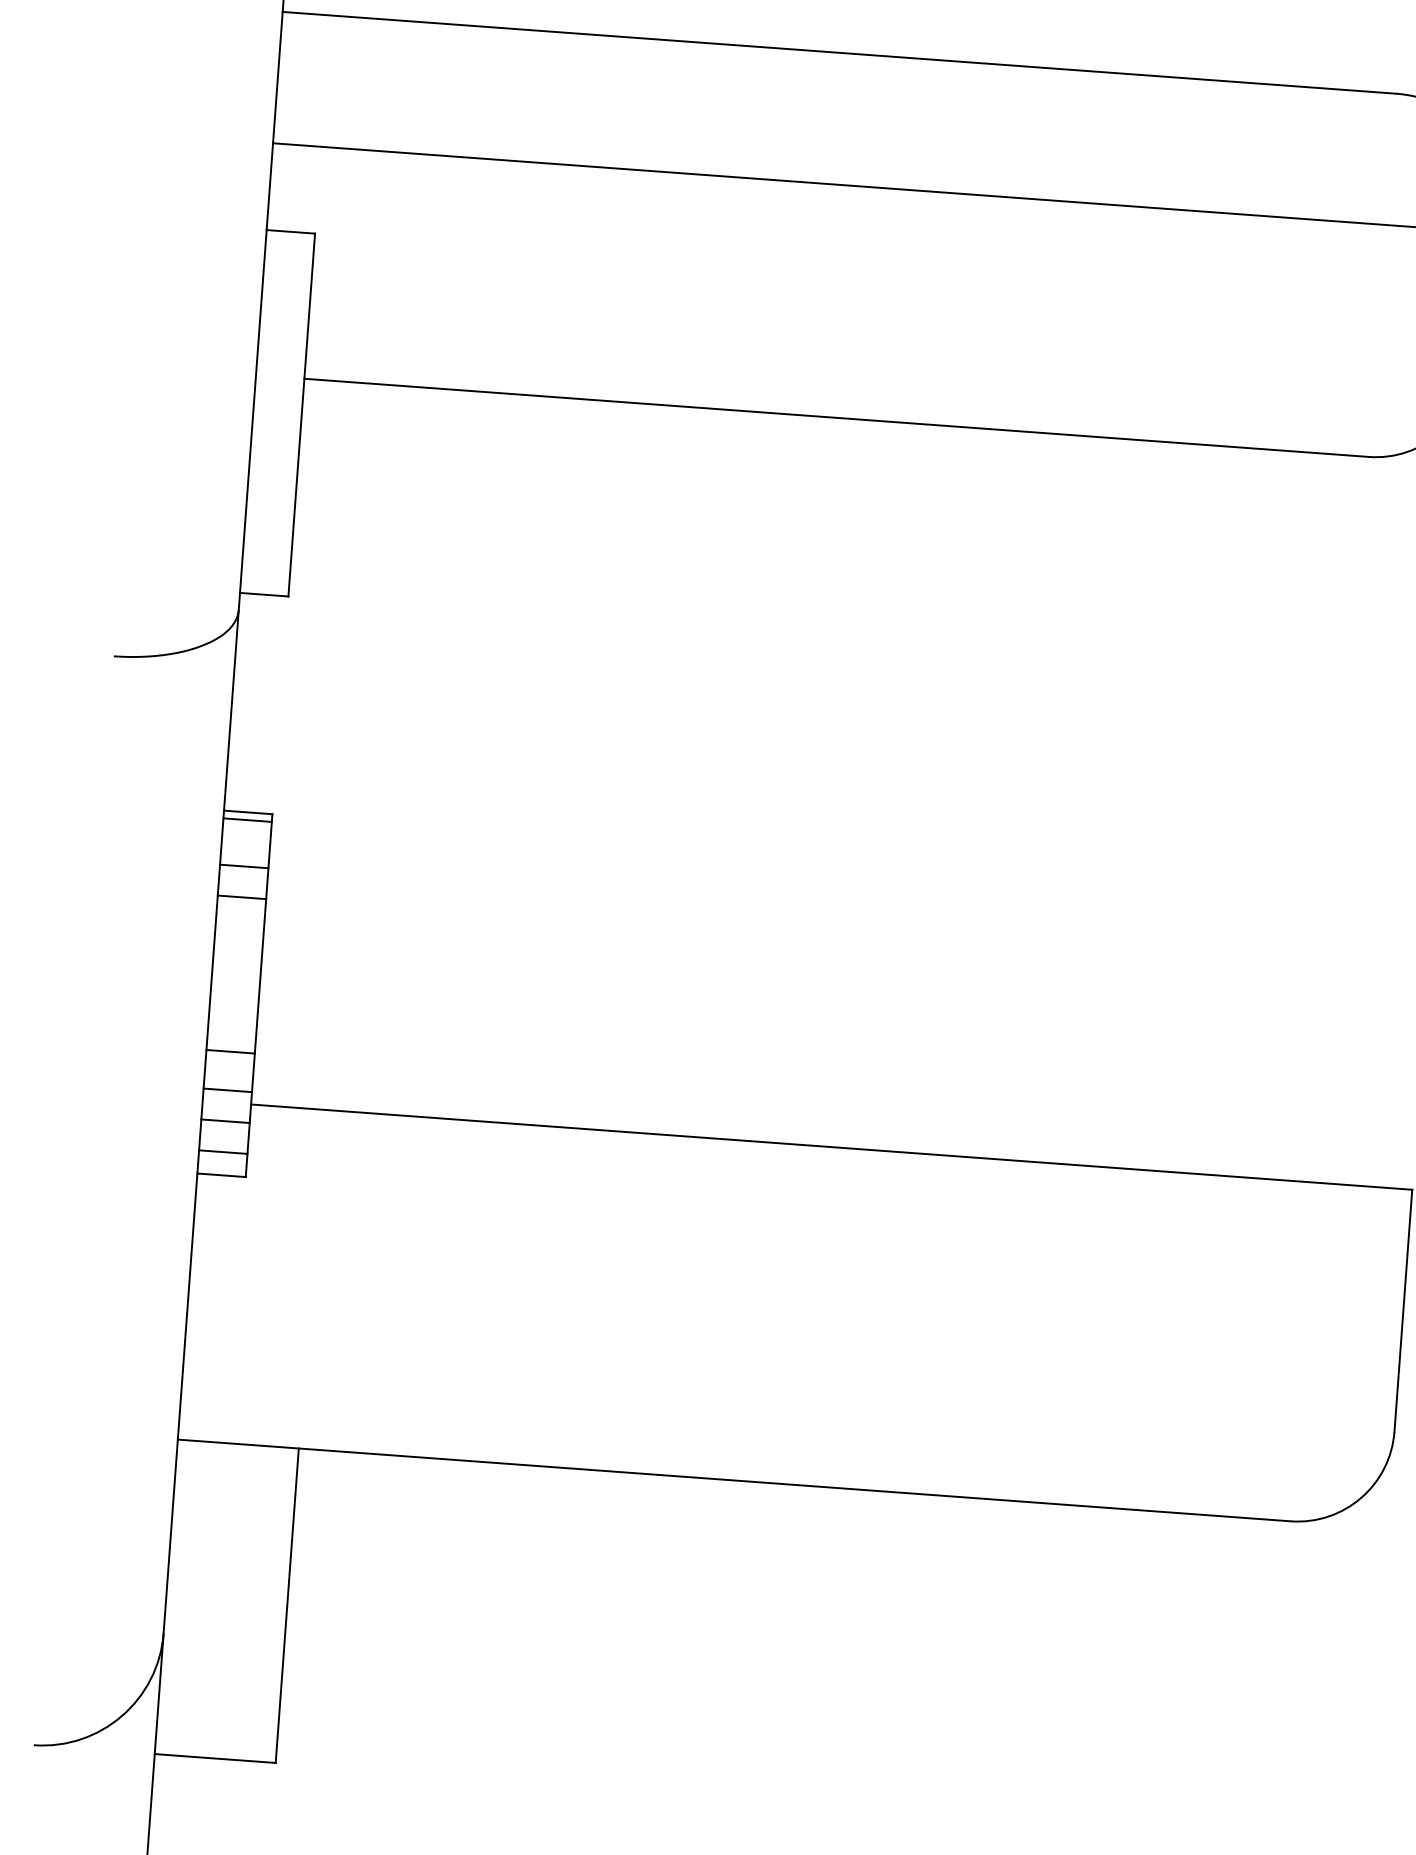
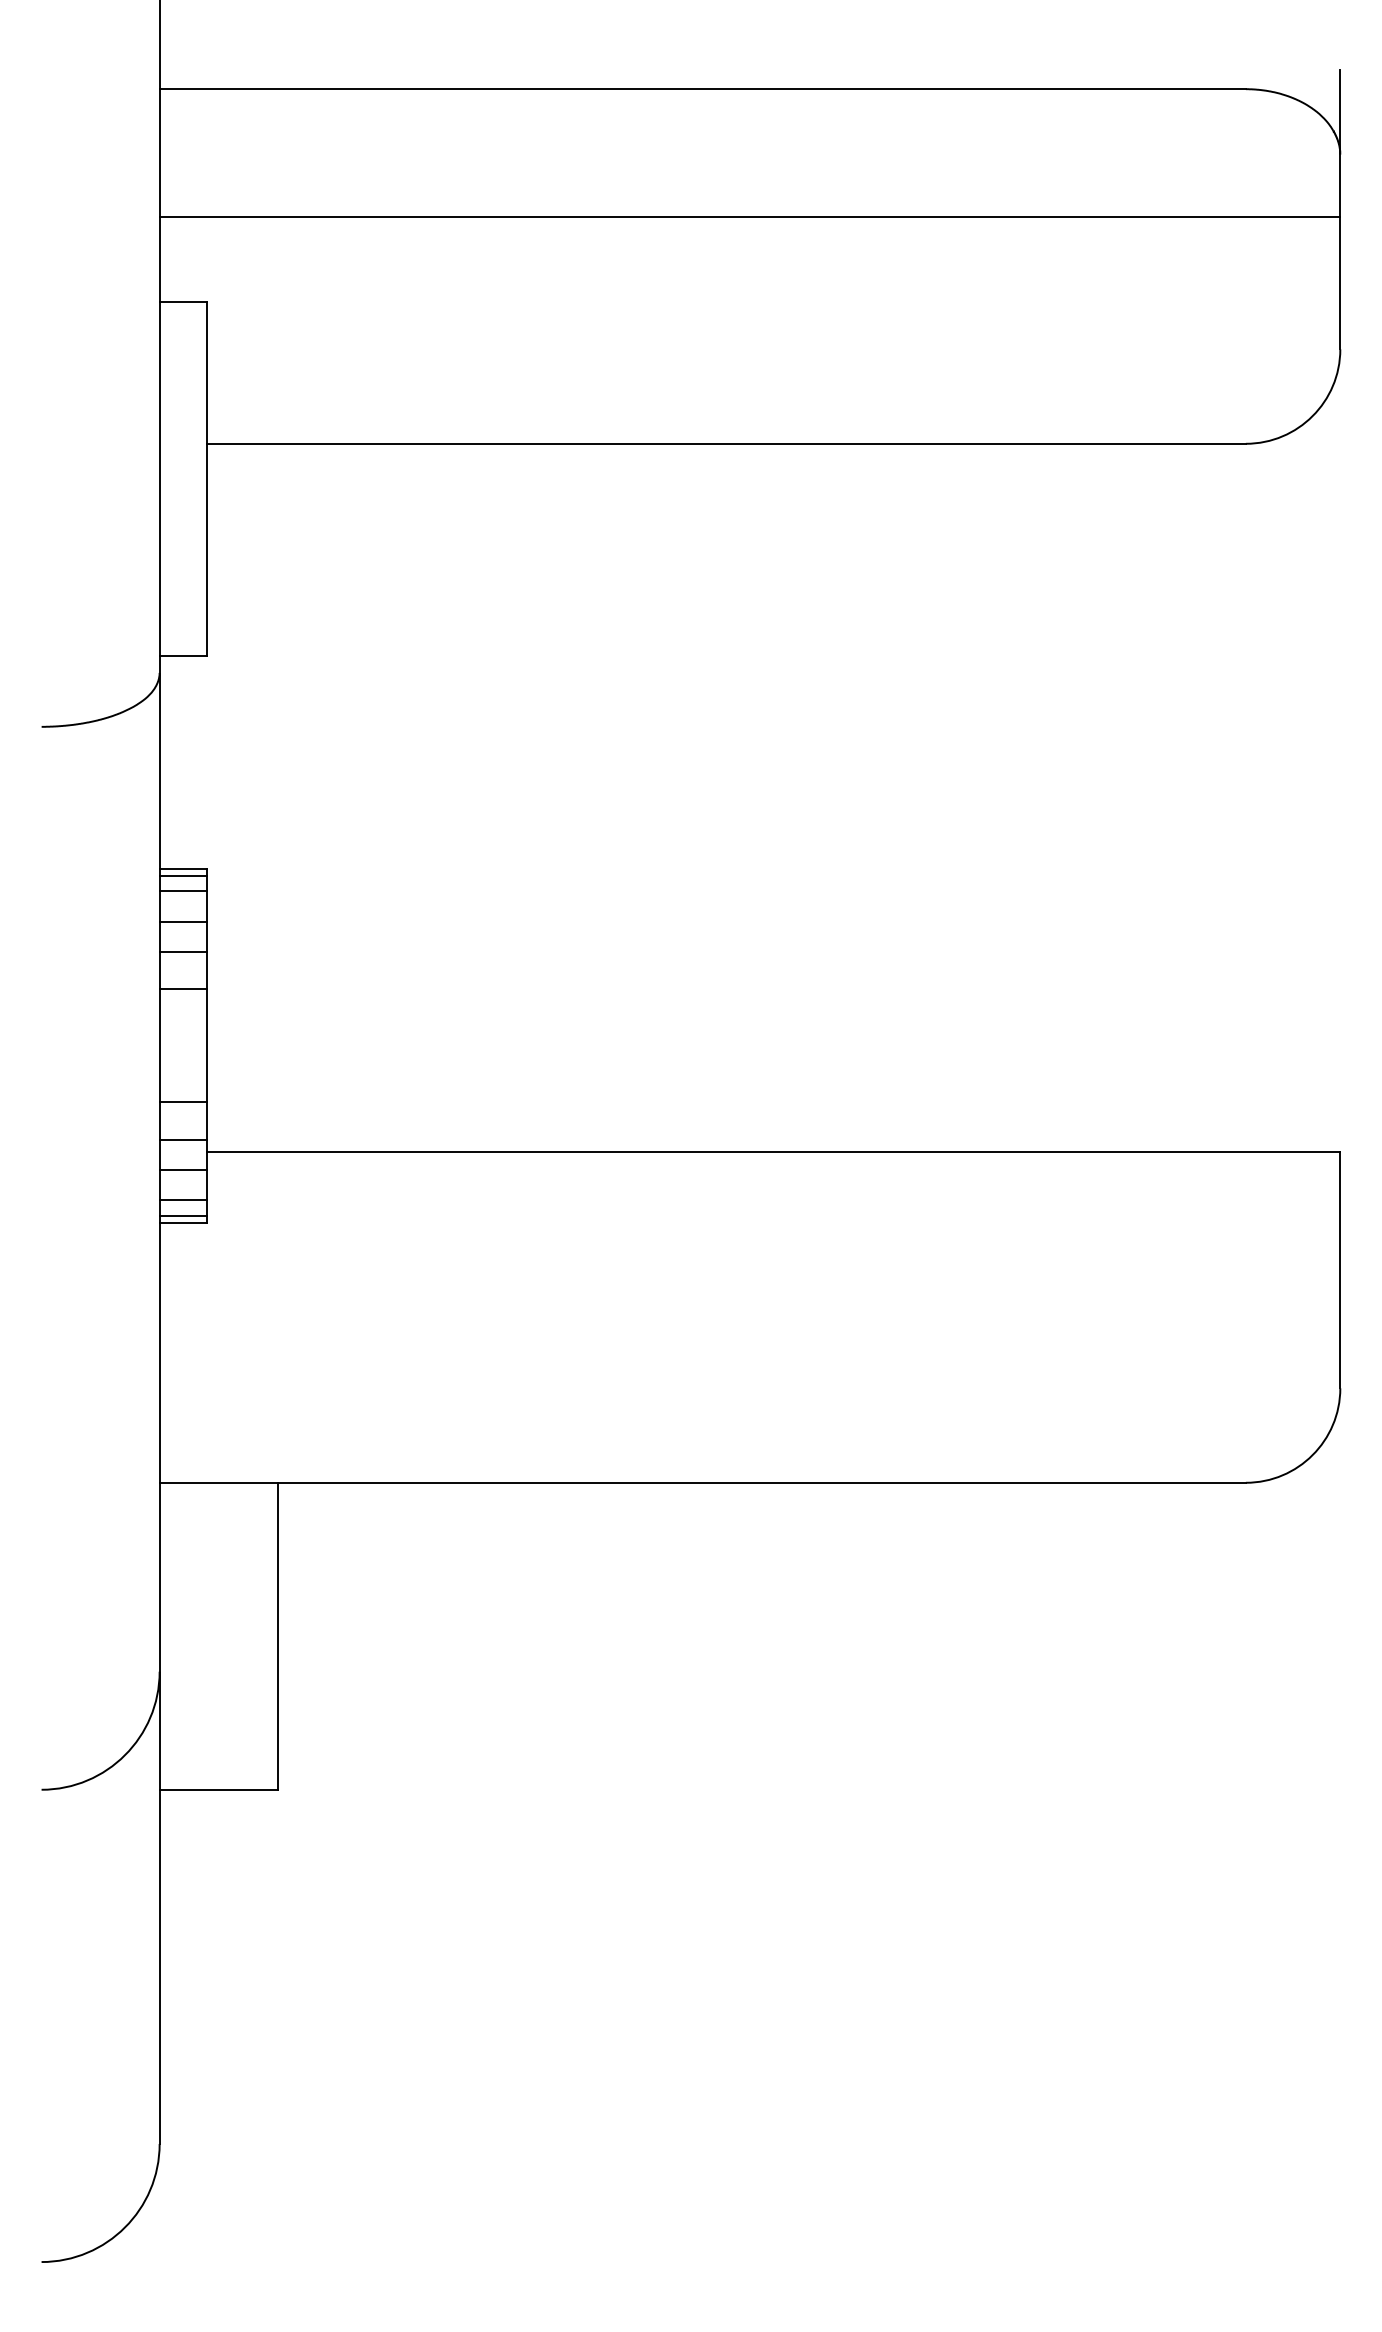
line: (245, 835) -> (182, 891), added
line: (238, 935) -> (182, 989), added
line: (221, 1167) -> (182, 1215), added

